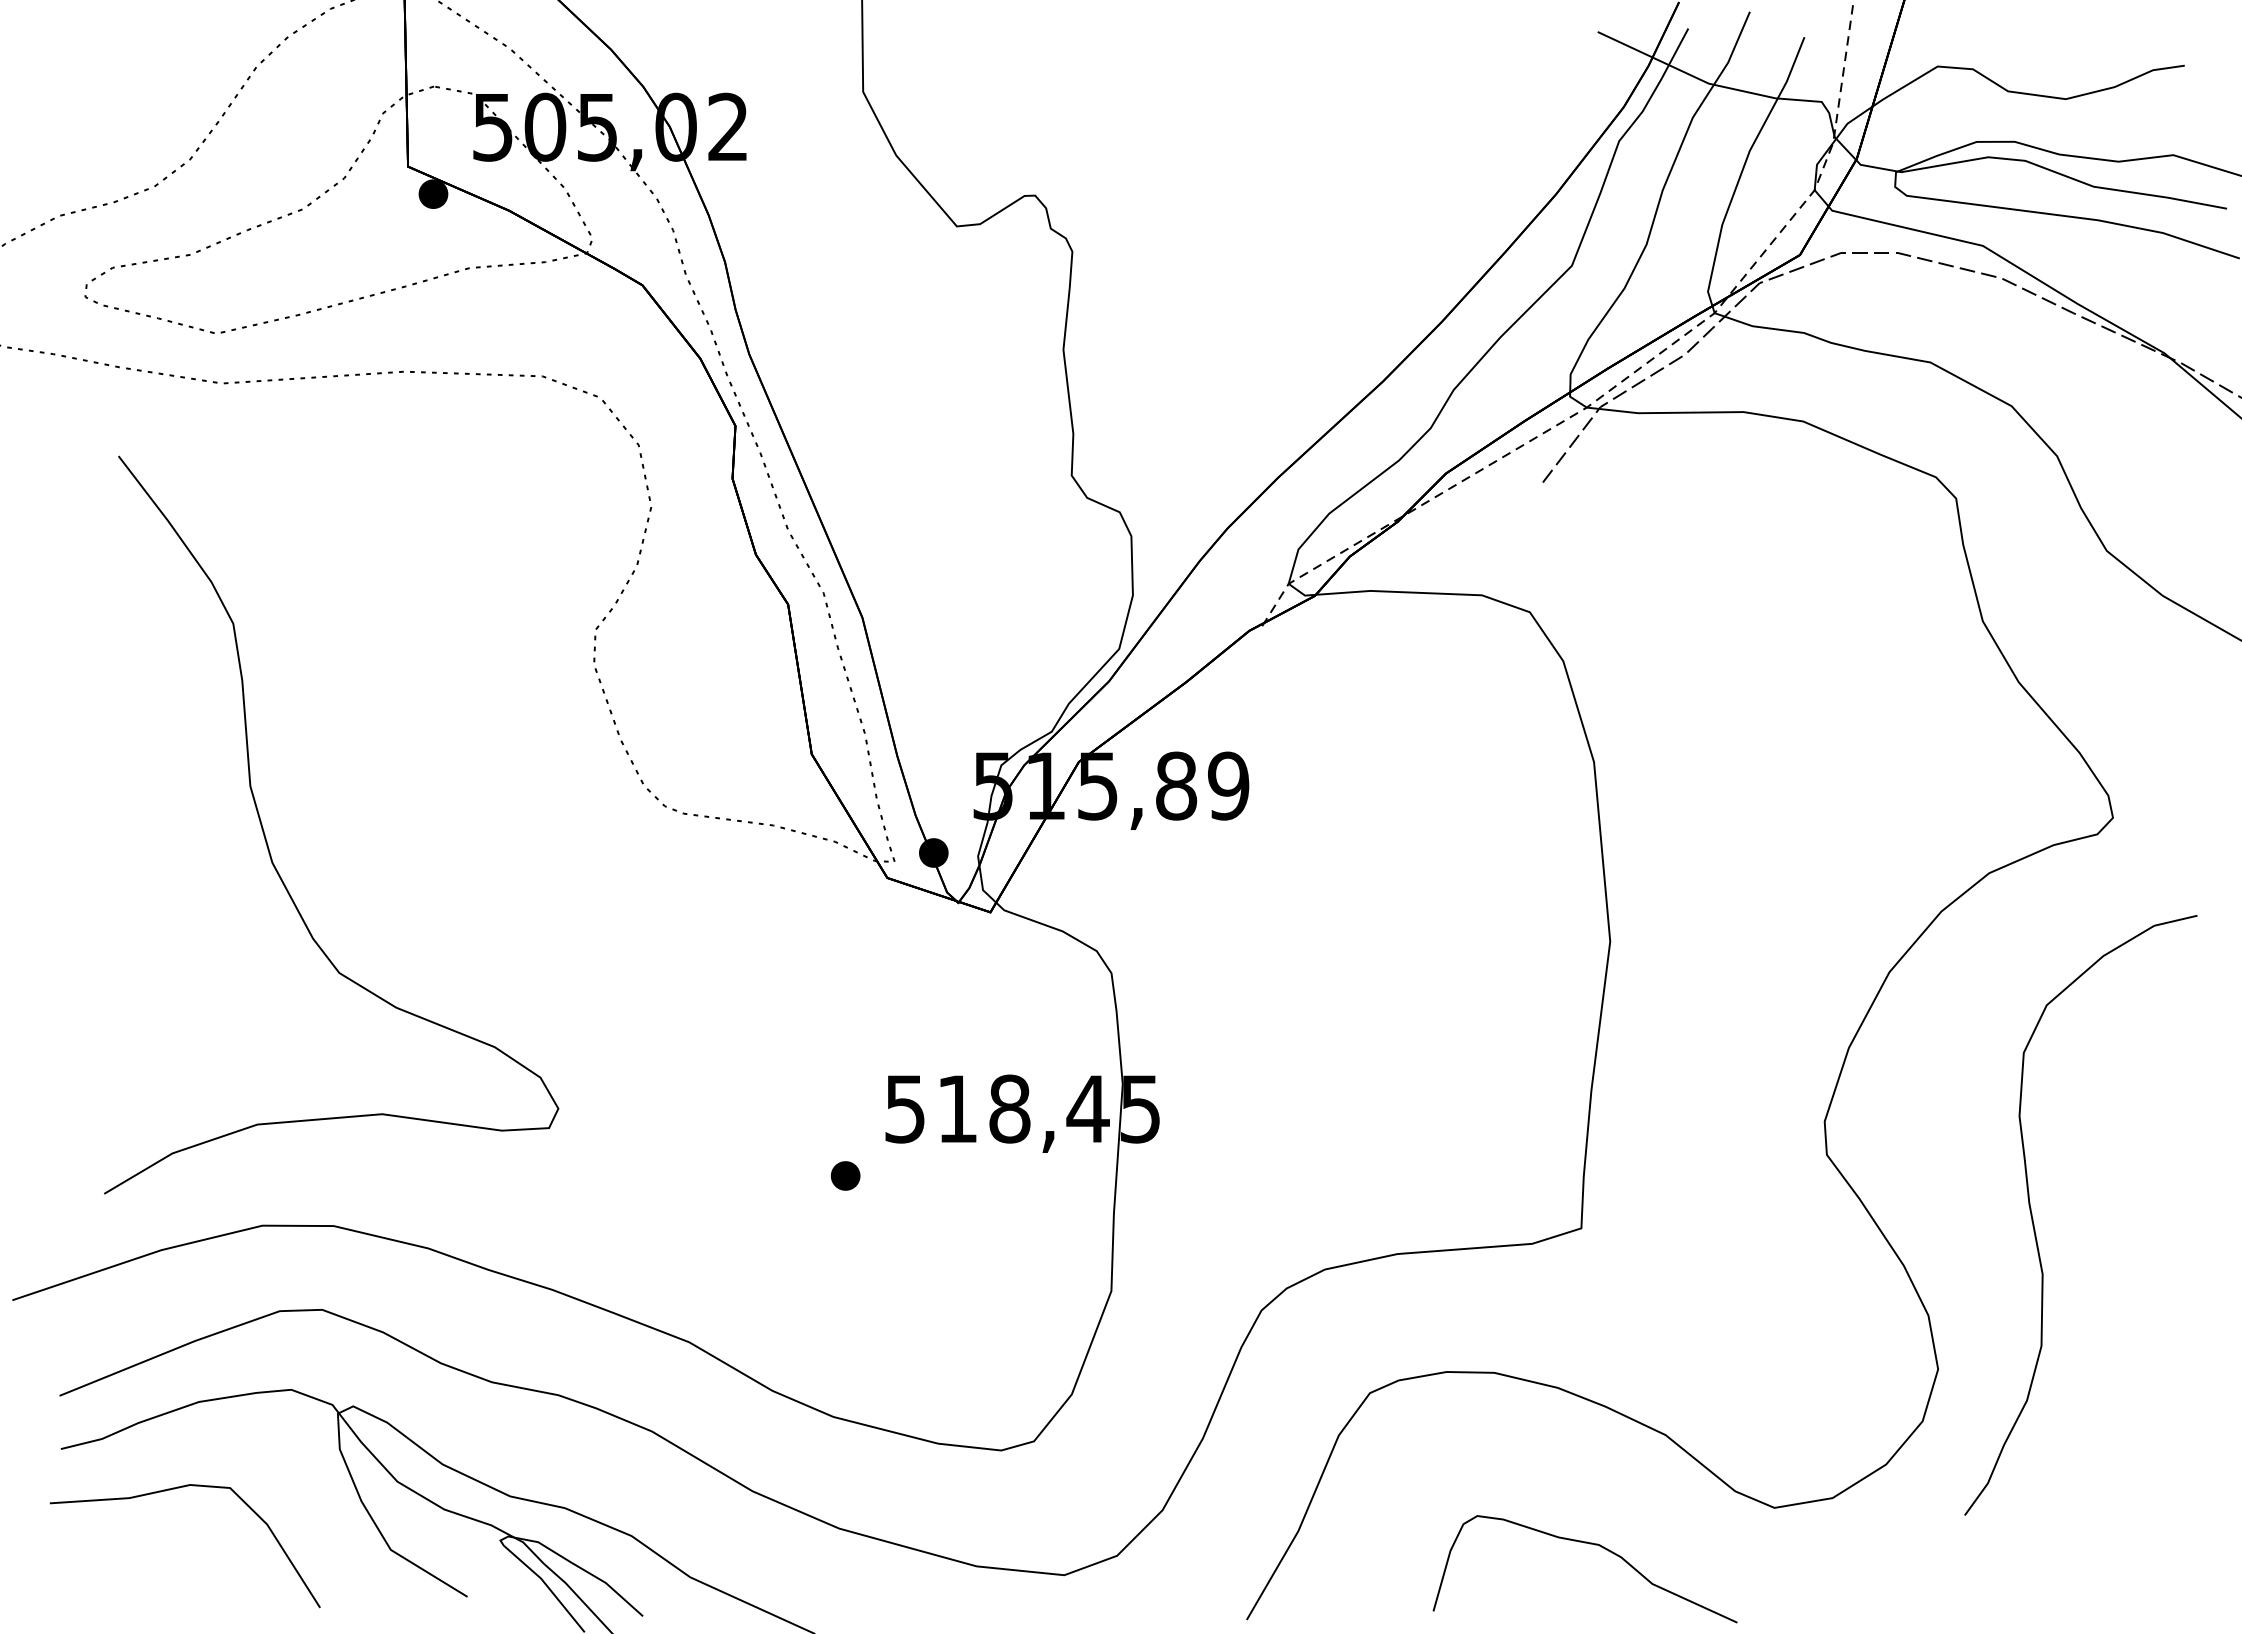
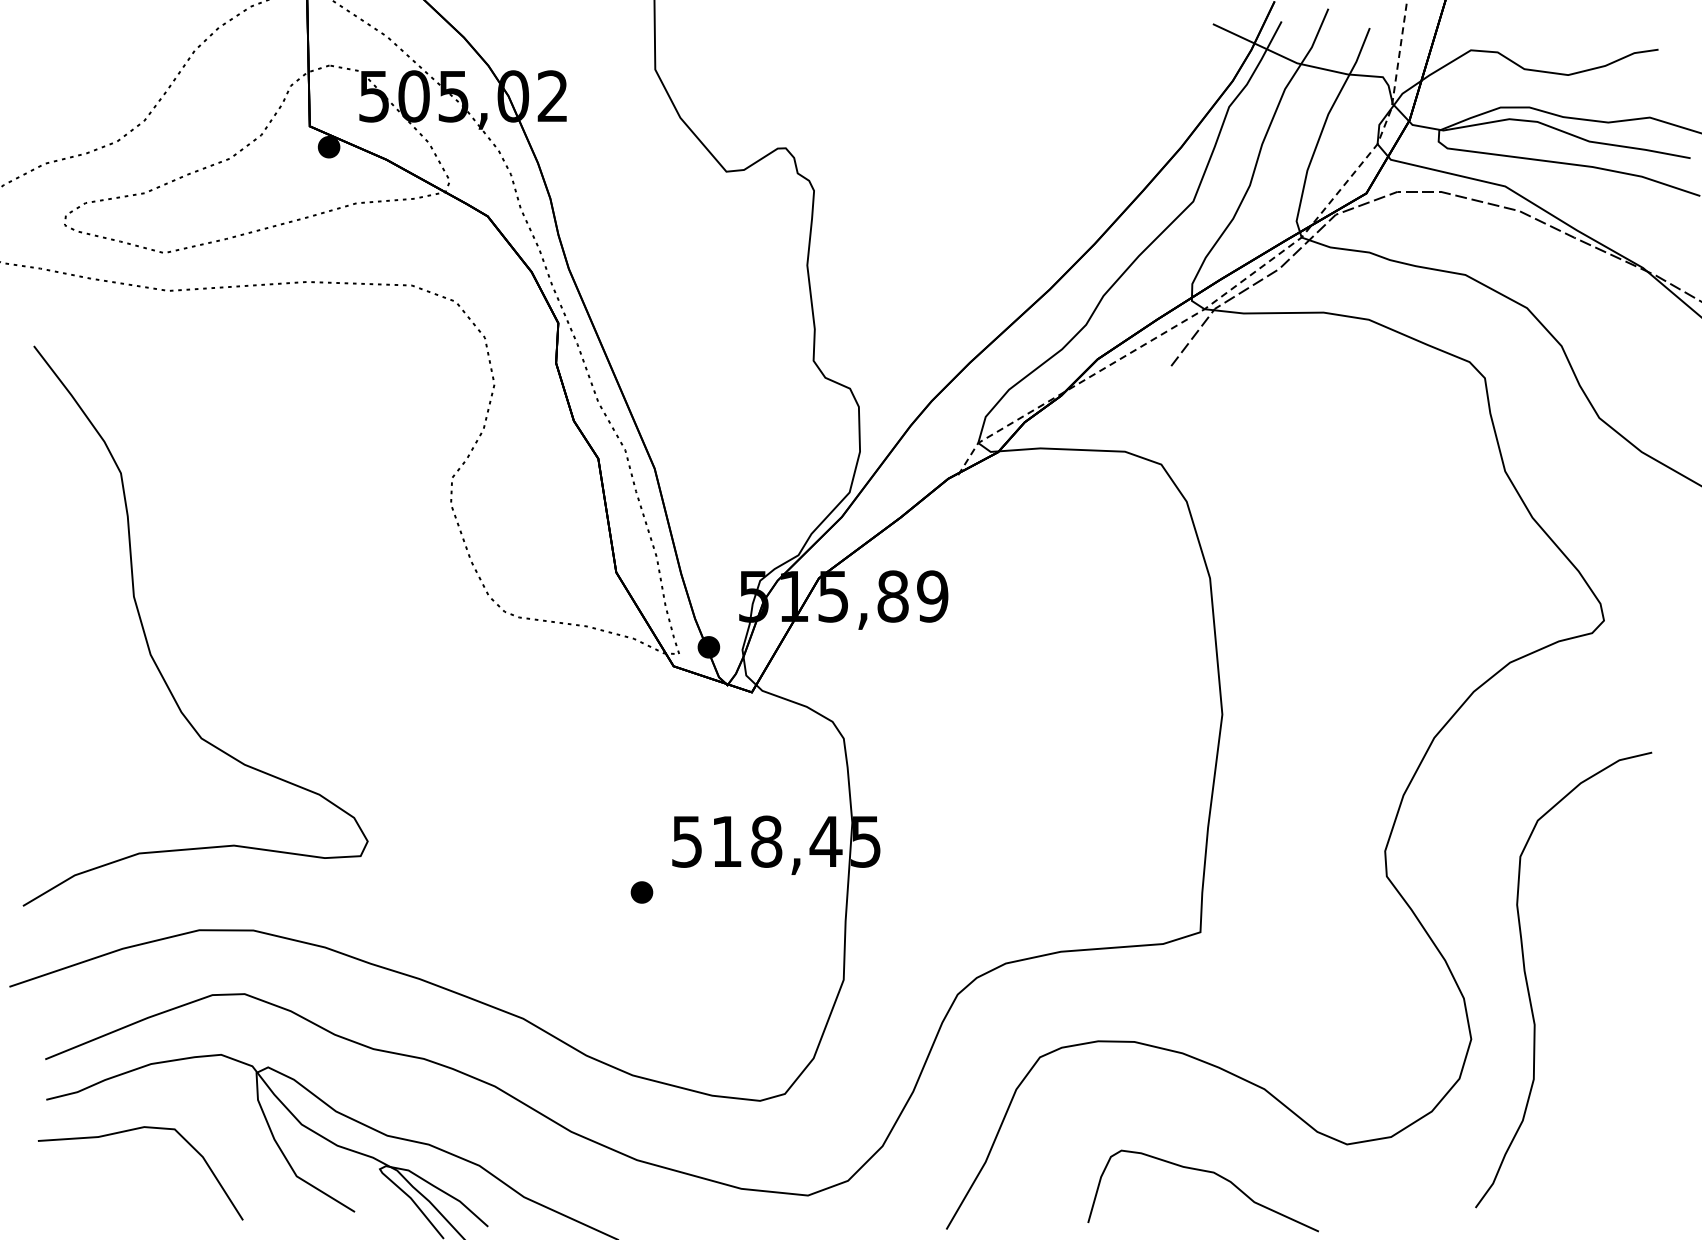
curve: (268, 844) -> (147, 640), moved
curve: (2034, 1224) -> (1528, 987), moved

